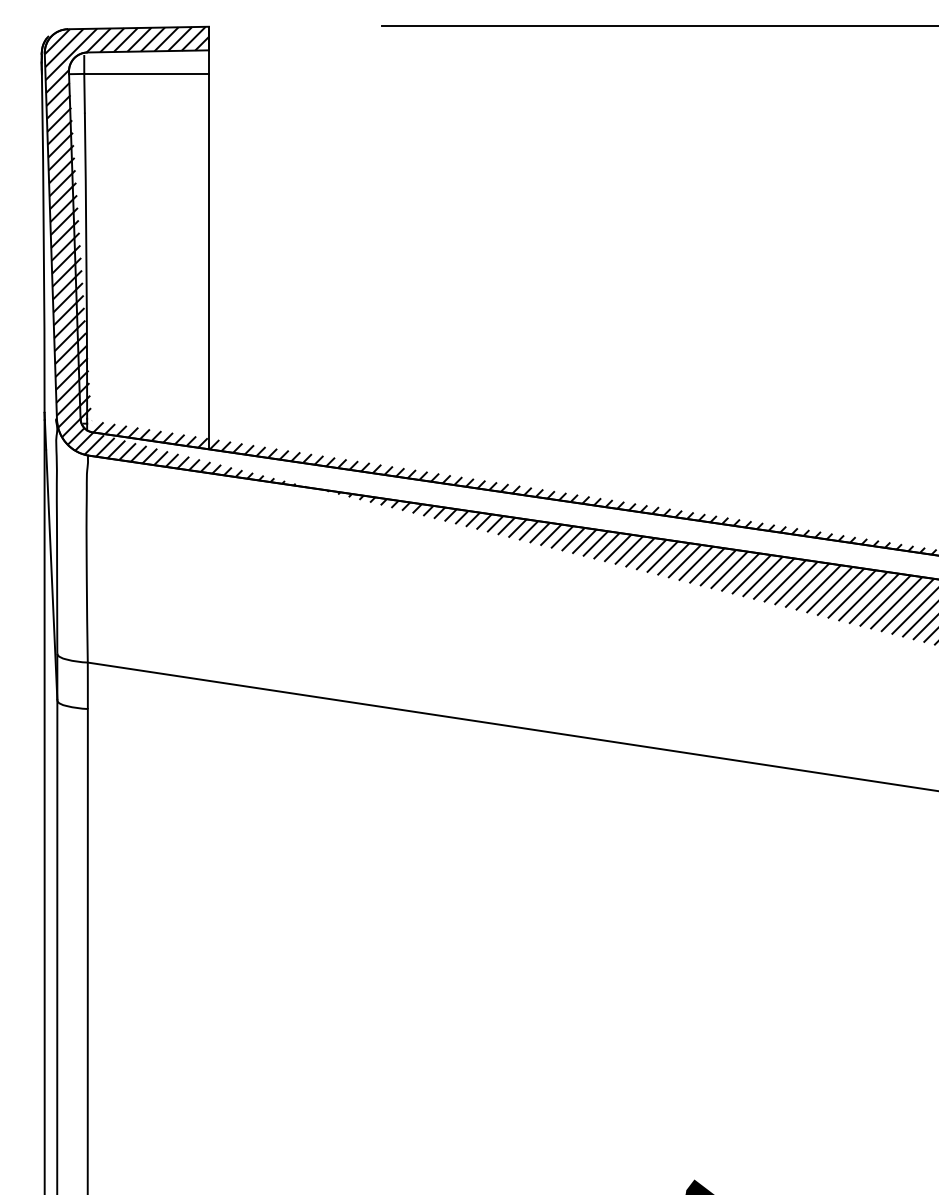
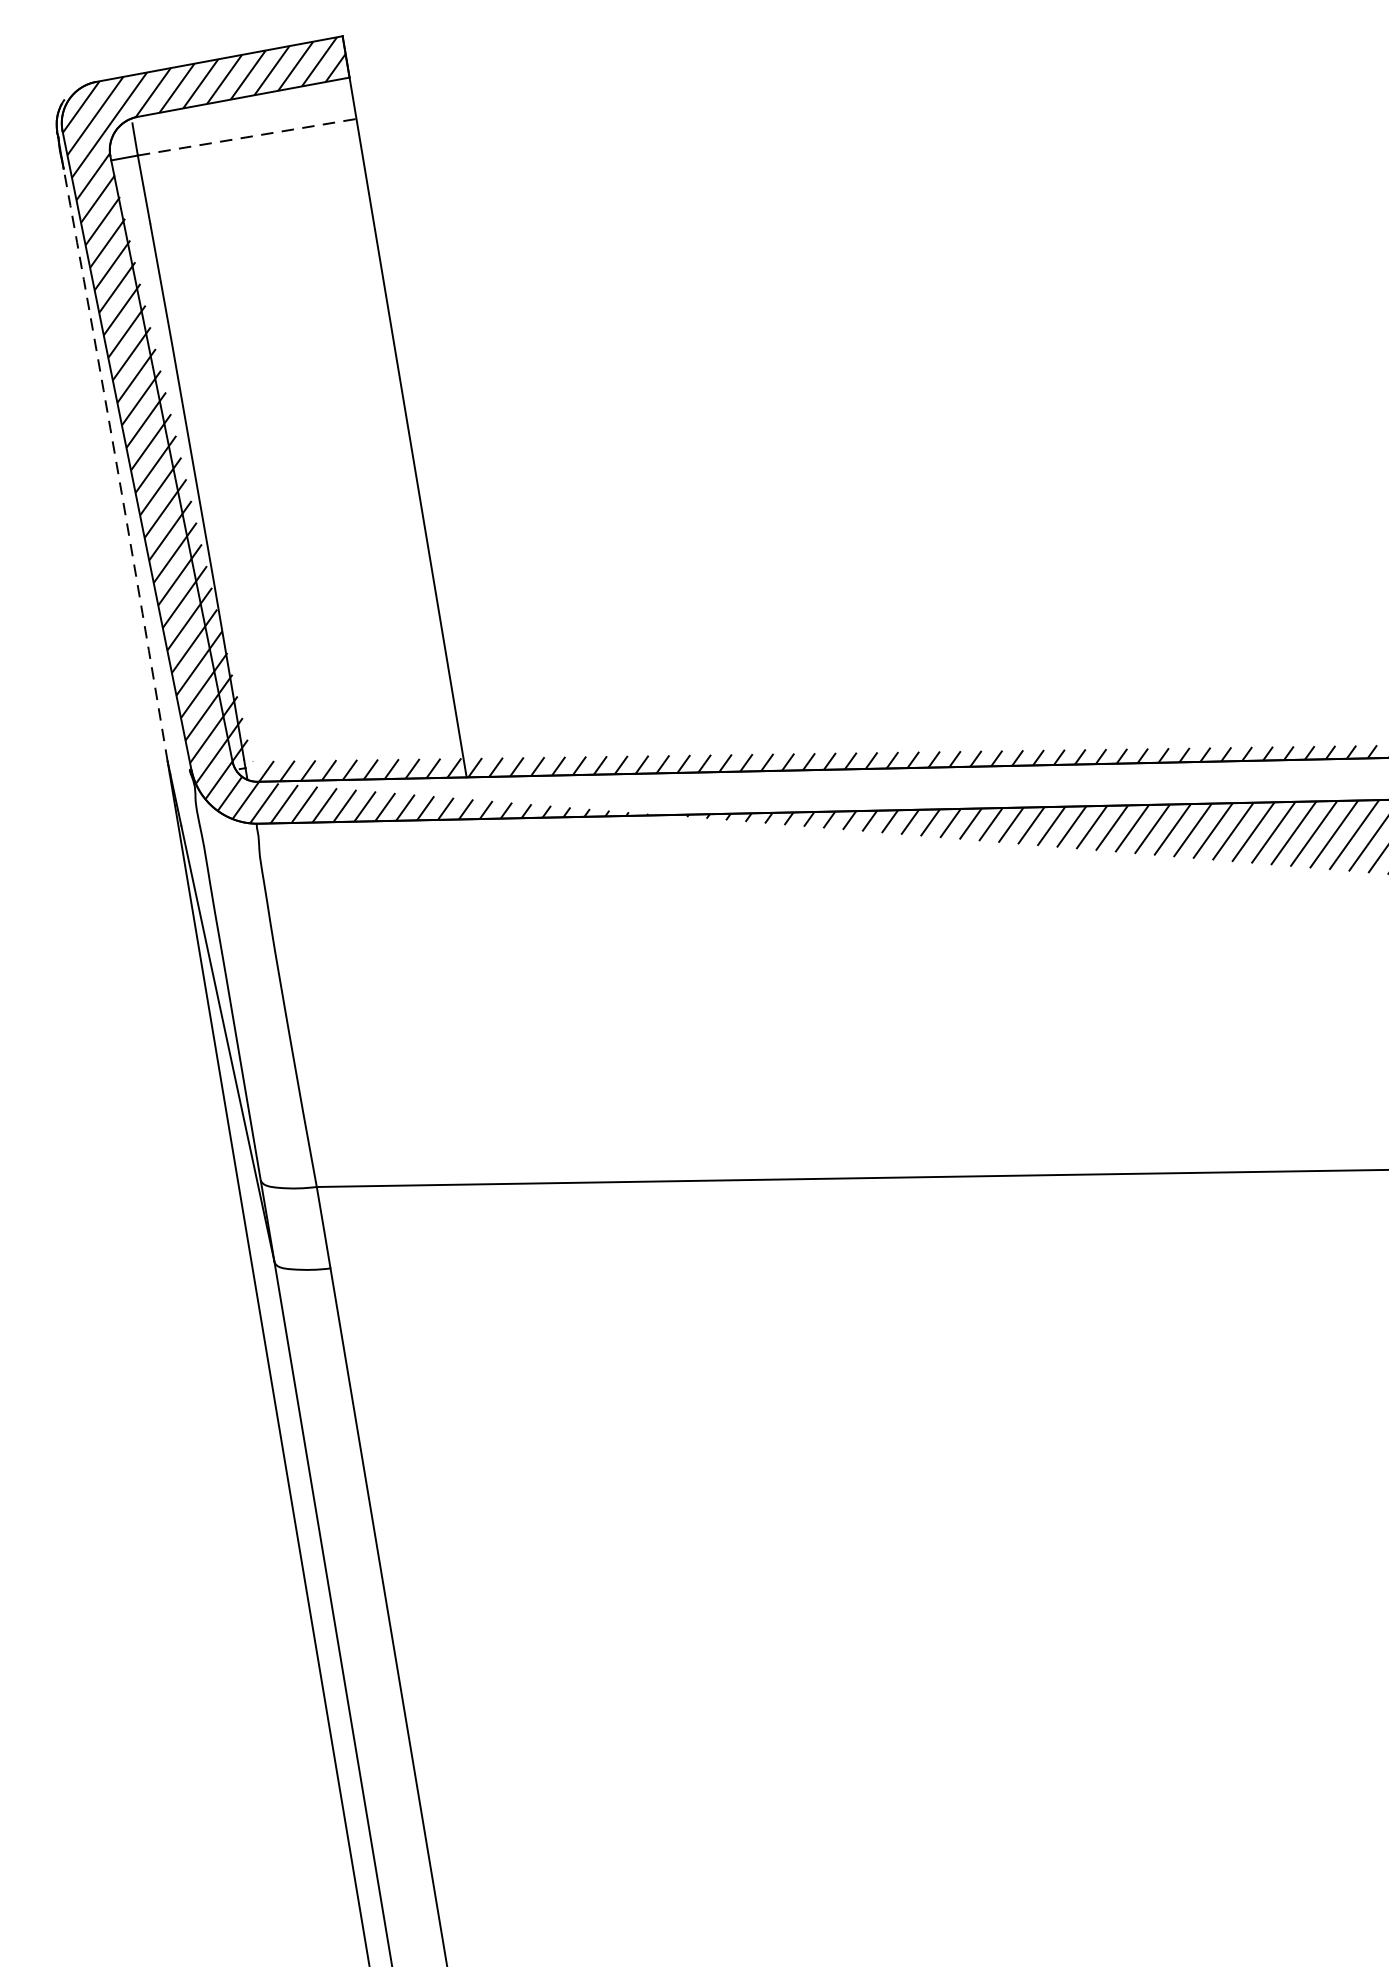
line: (147, 73) -> (248, 136), solid -> dashed
arc: (43, 243) -> (116, 464), solid -> dashed

